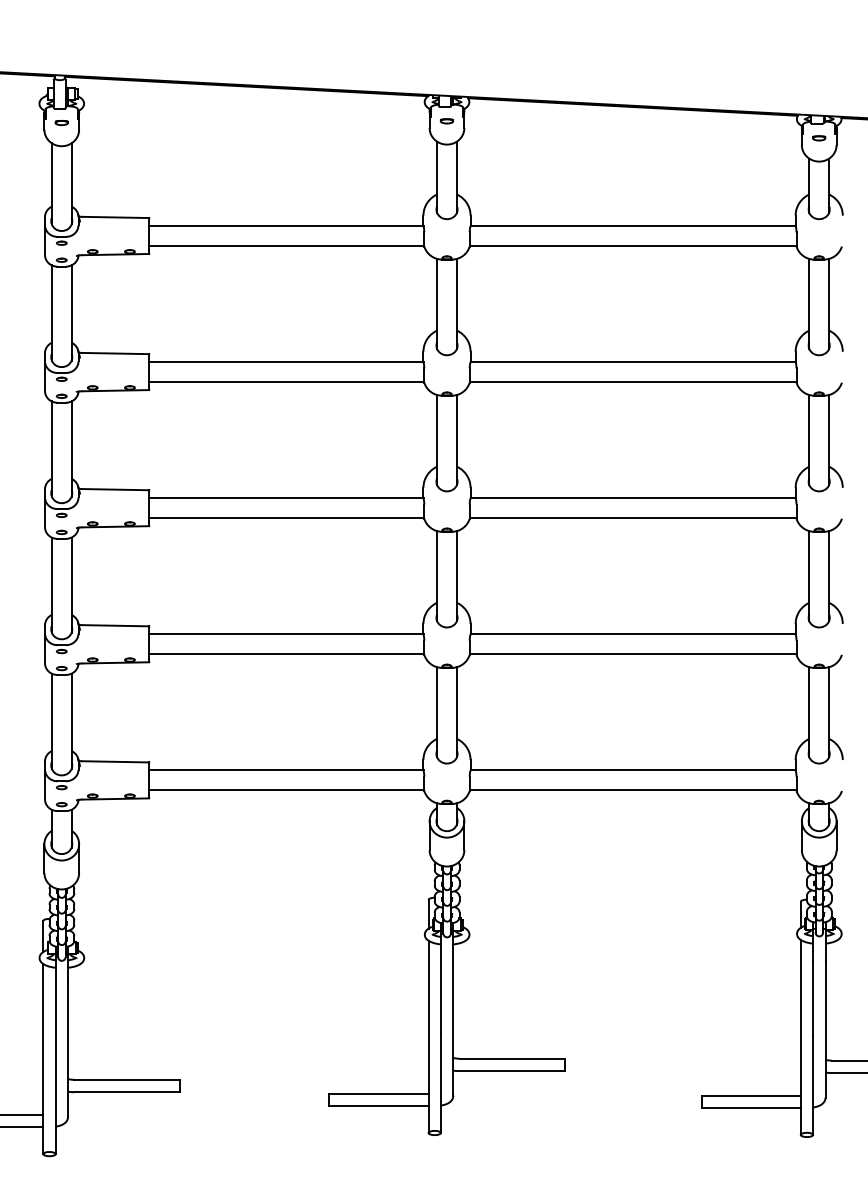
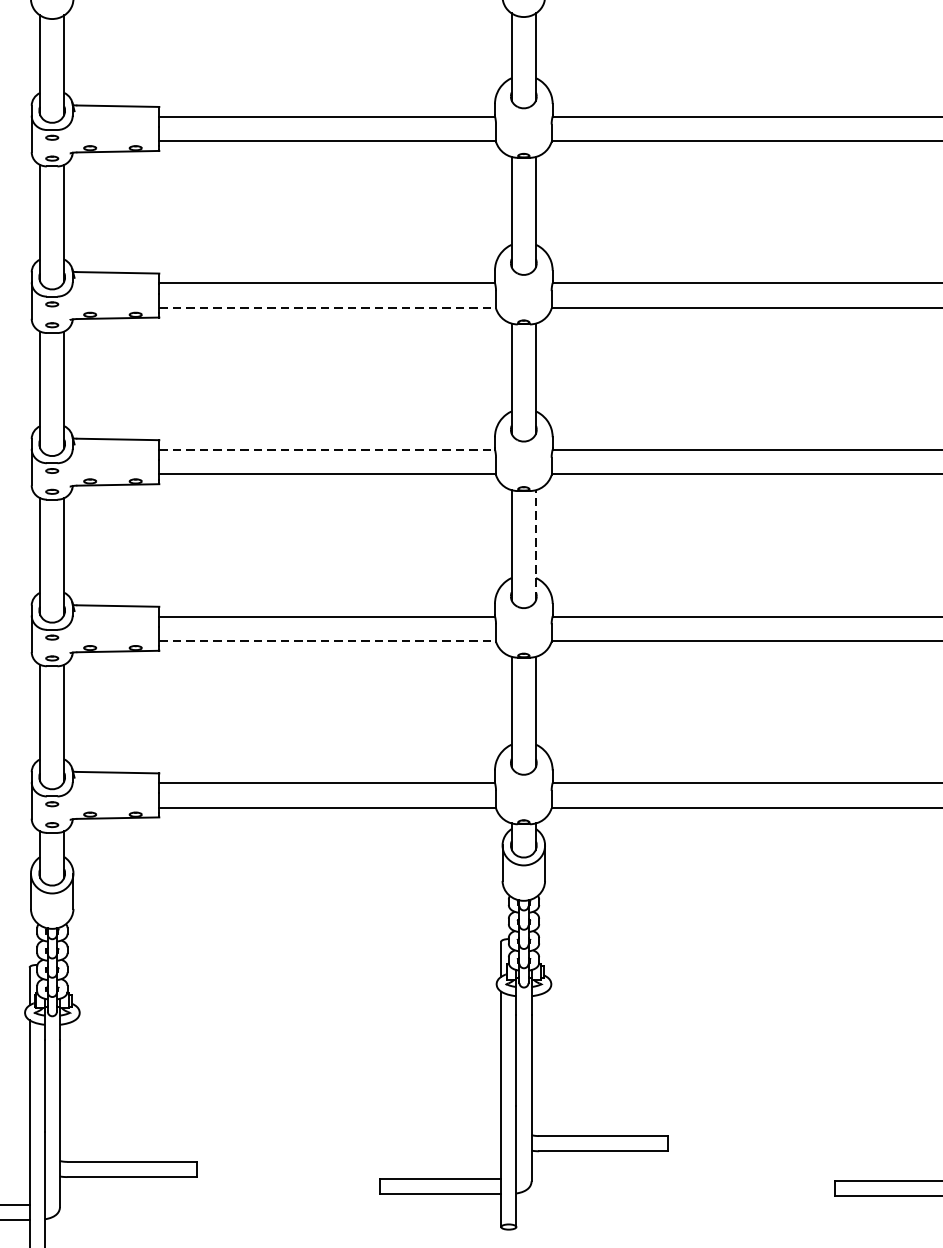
line: (286, 382) -> (327, 308), solid -> dashed
line: (286, 498) -> (327, 450), solid -> dashed
line: (456, 575) -> (535, 544), solid -> dashed
line: (286, 654) -> (327, 641), solid -> dashed

